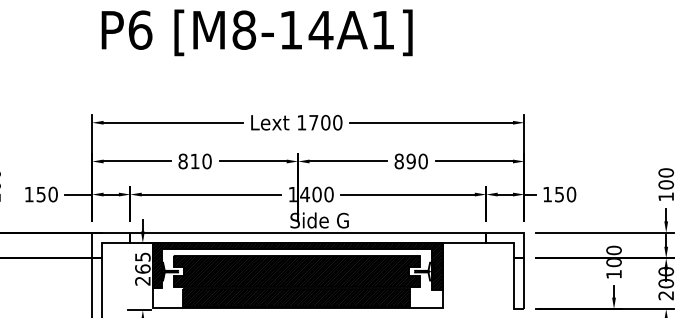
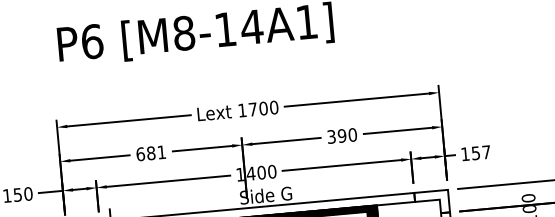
text: (194, 161) -> (150, 153), 810 -> 681
text: (398, 161) -> (330, 136), 890 -> 390
text: (571, 194) -> (486, 152), 150 -> 157

